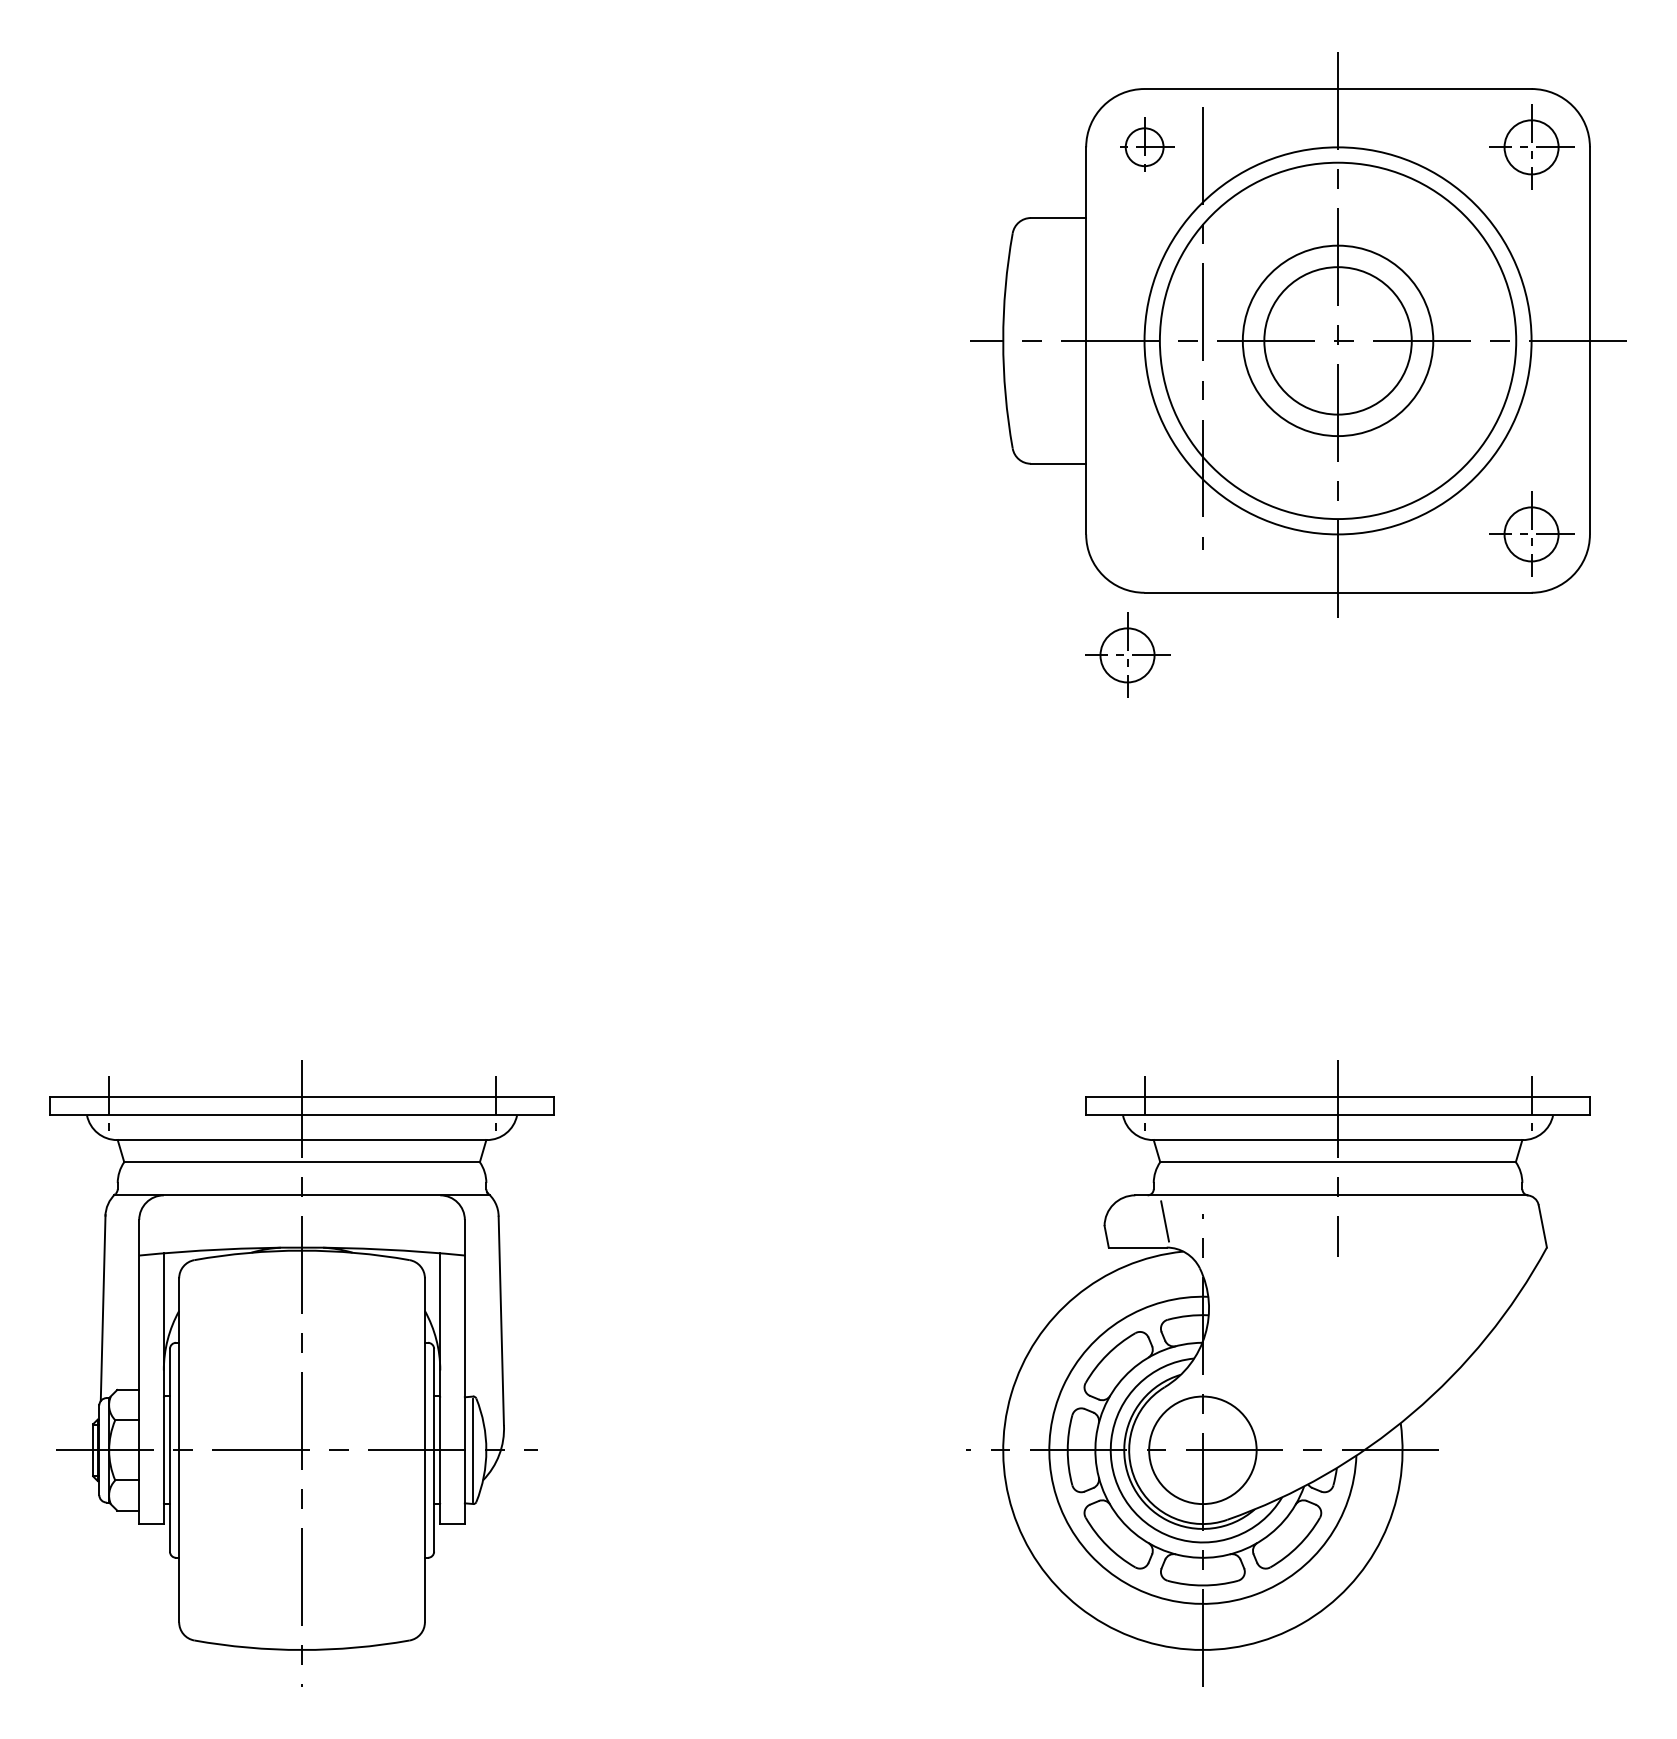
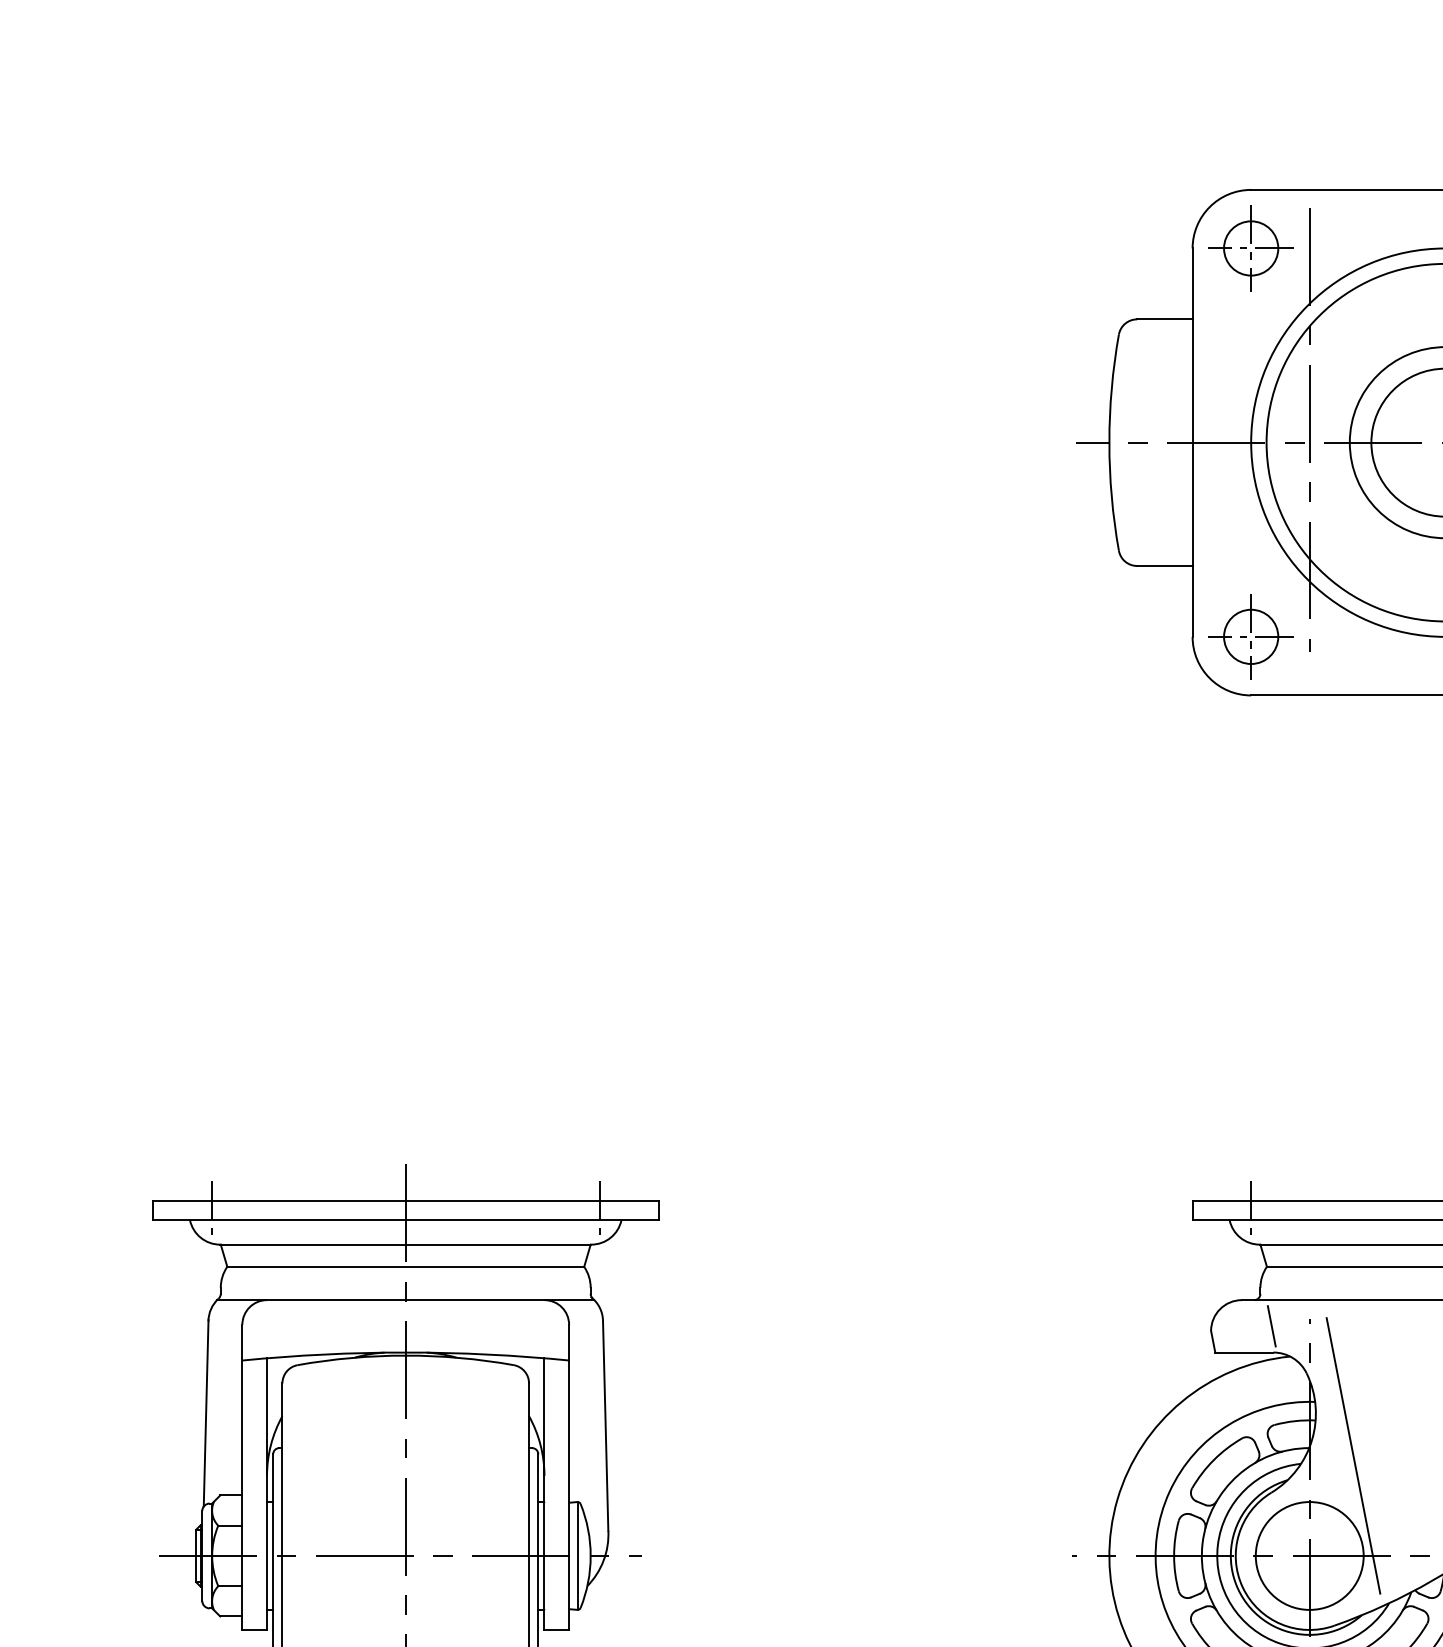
part: (1144, 146) -> (1251, 247), size x1.43
part: (1127, 654) -> (1251, 635), moved
line: (1246, 1350) -> (1353, 1455), added

